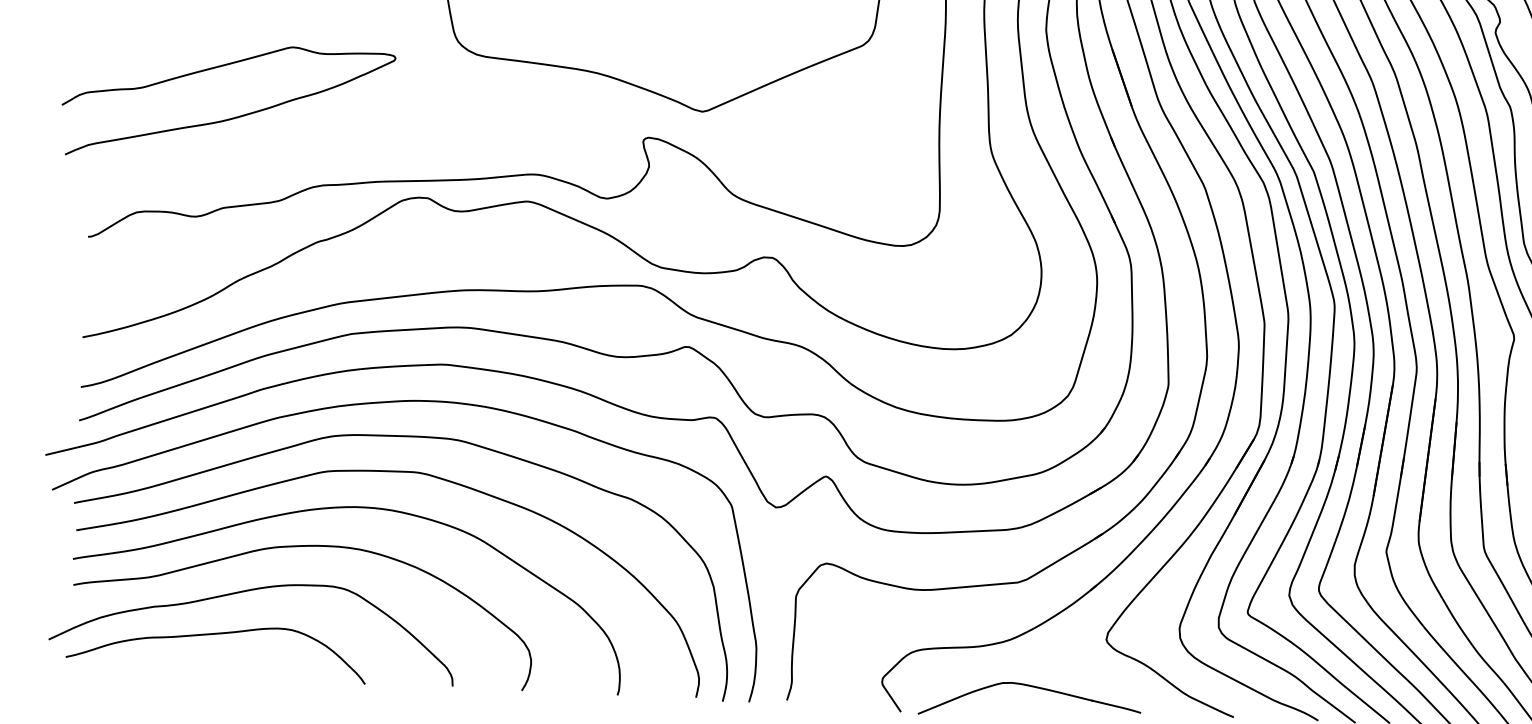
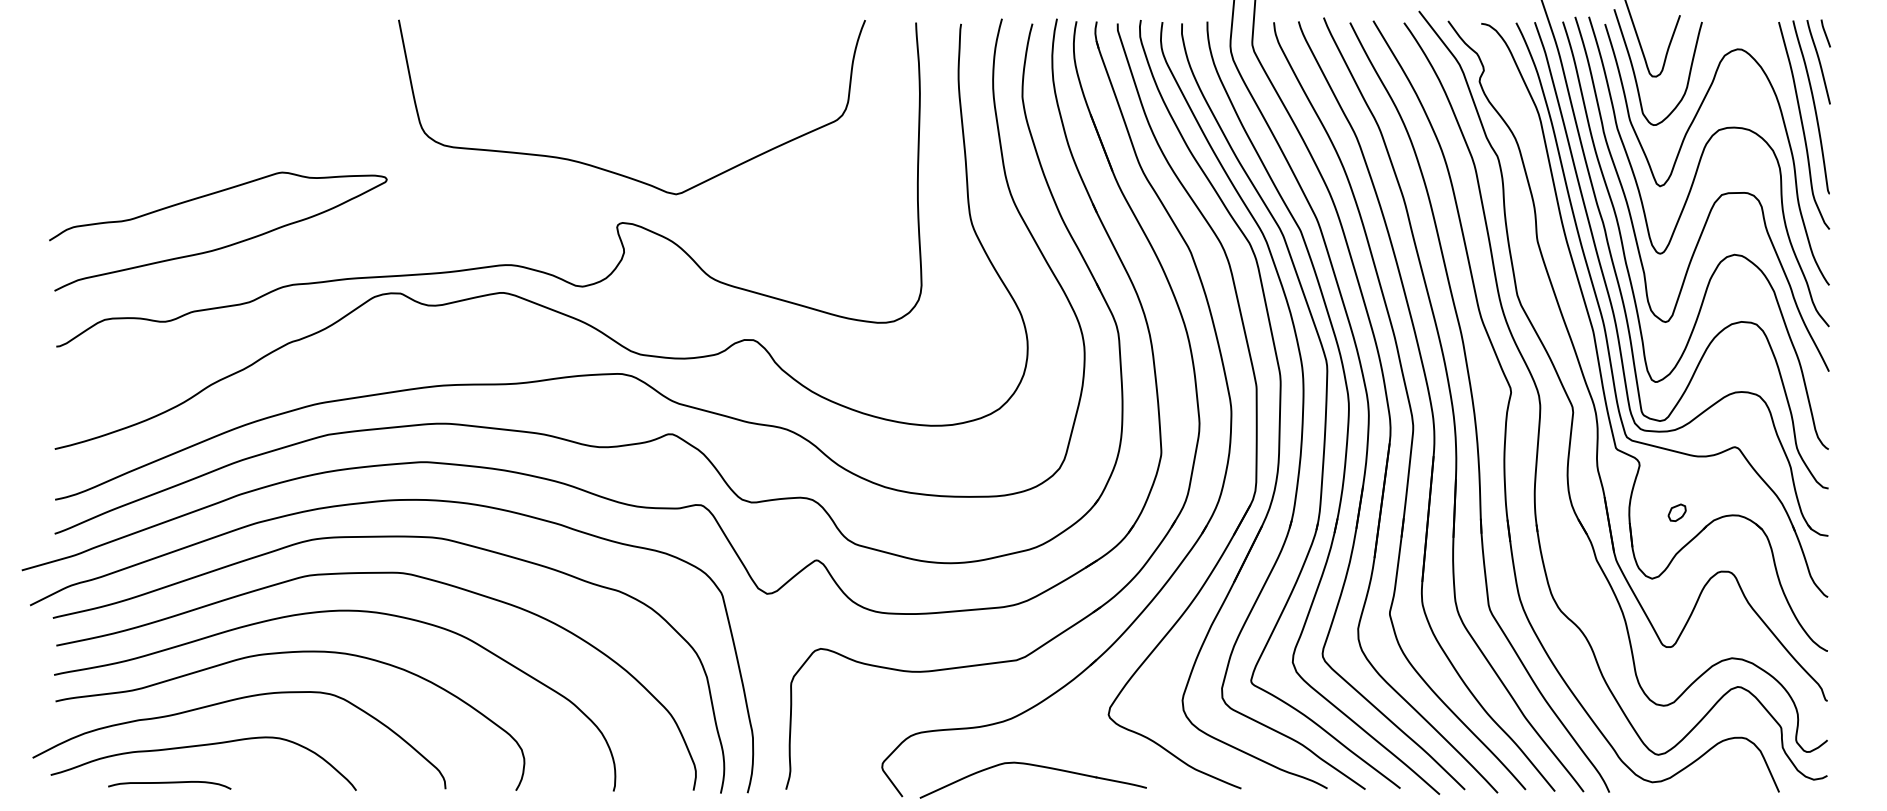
curve: (231, 117) -> (222, 246), moved
curve: (181, 670) -> (169, 783), added

